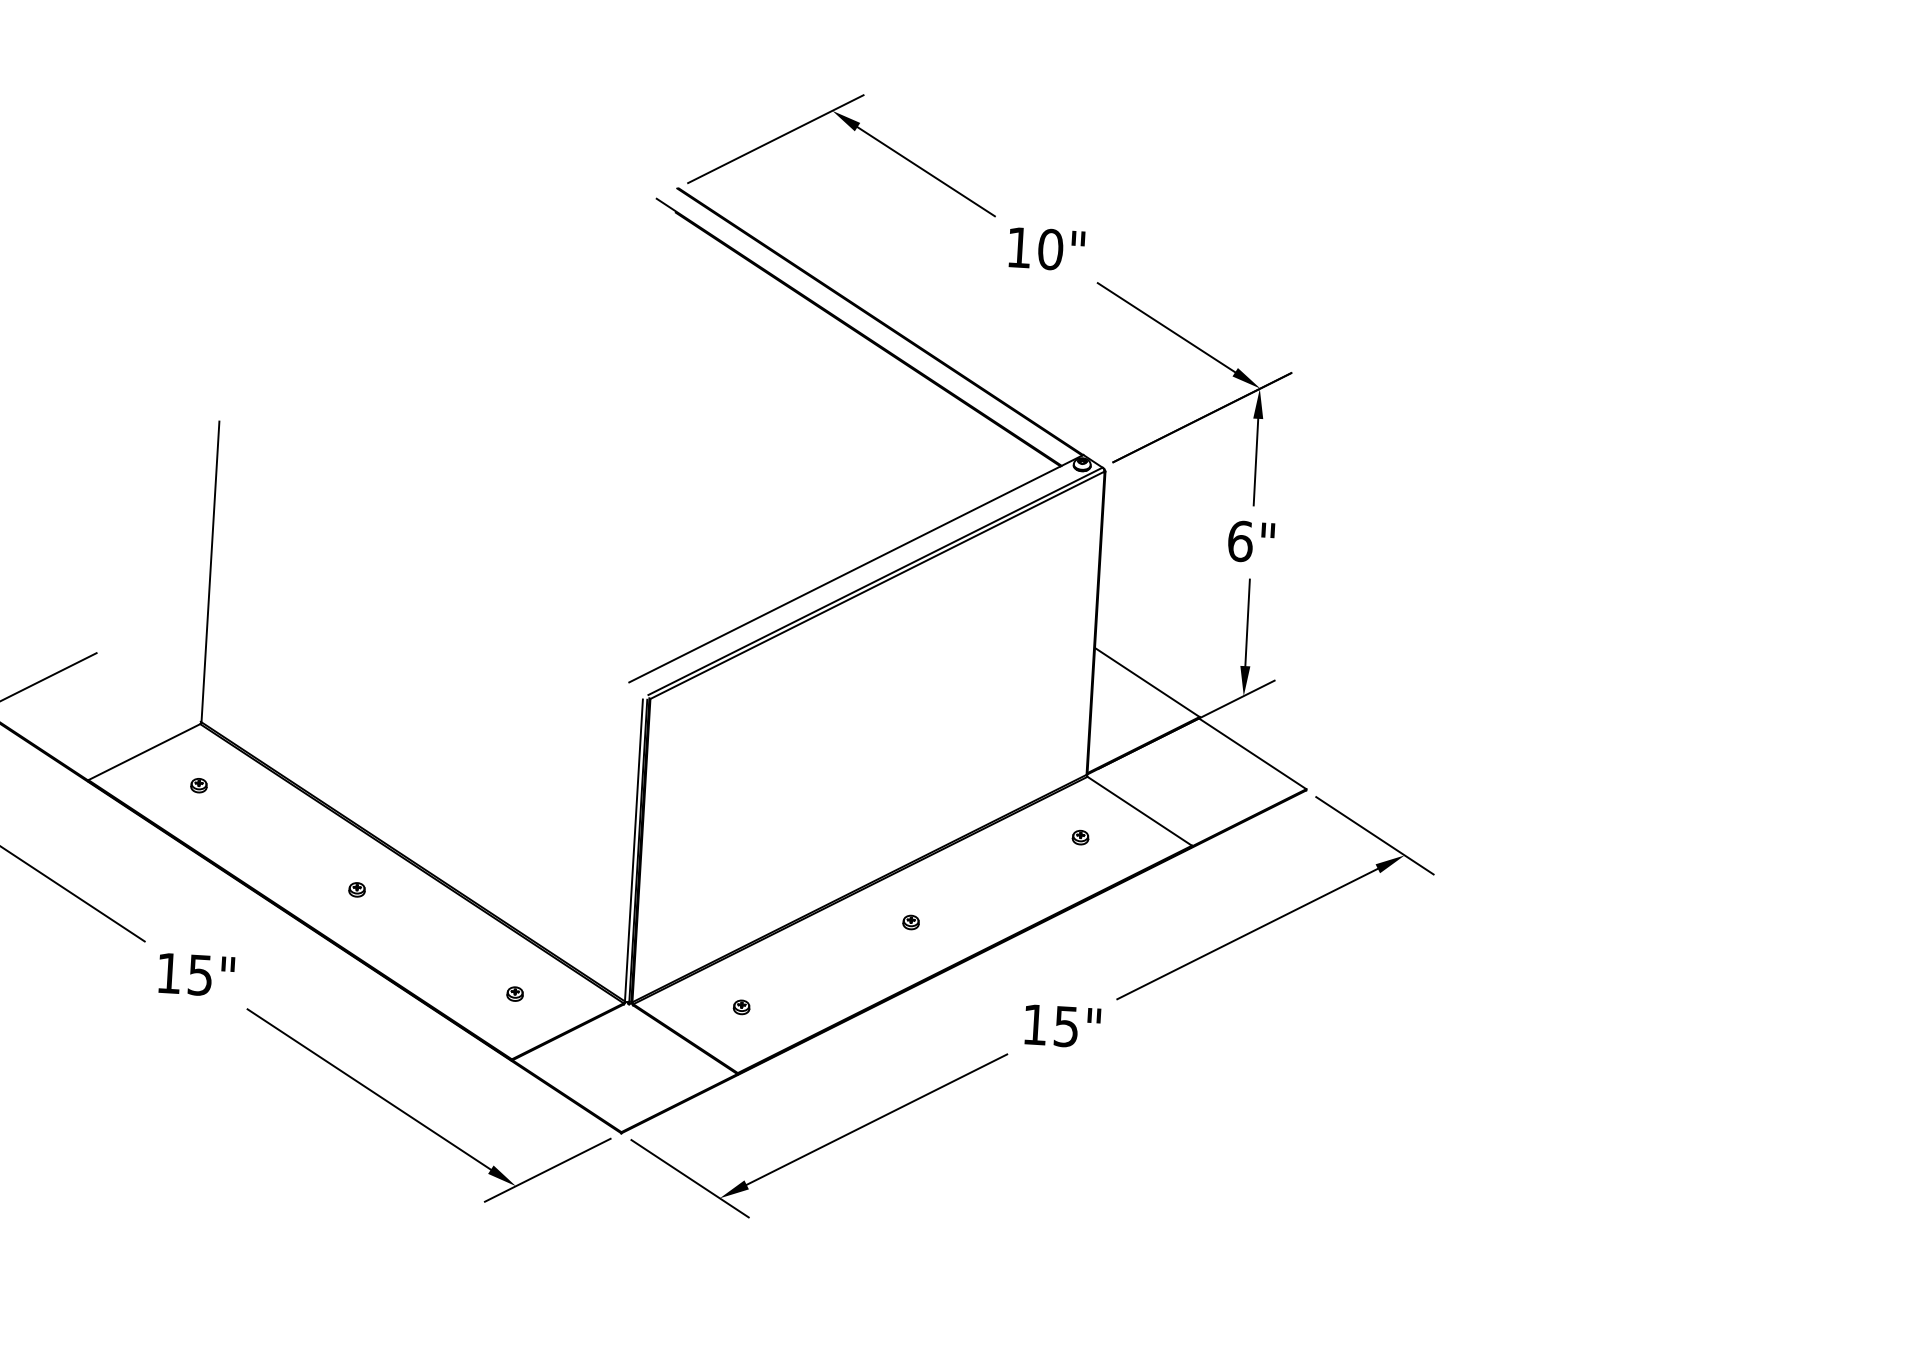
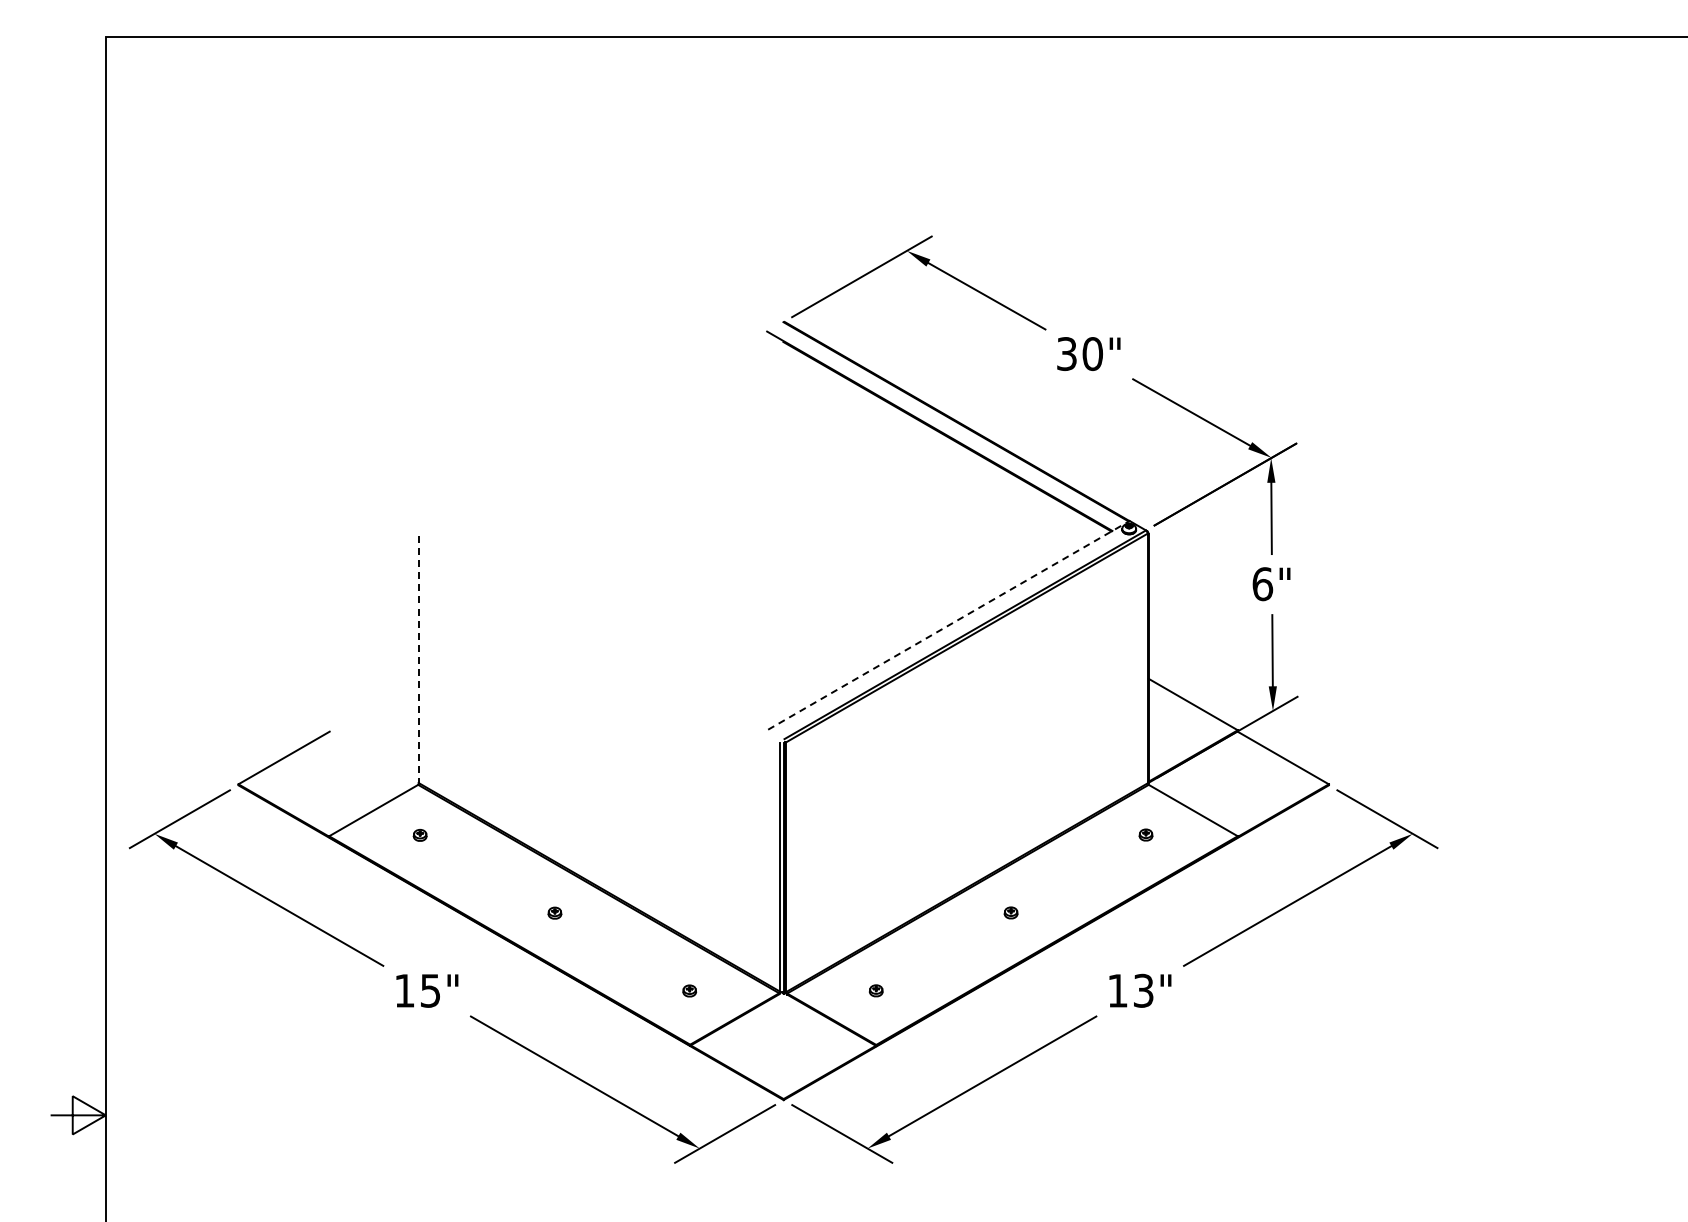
text: (1018, 248) -> (1066, 354), 10" -> 30"
line: (855, 568) -> (948, 625), solid -> dashed
line: (210, 571) -> (419, 659), solid -> dashed
text: (1066, 1026) -> (1143, 990), 15" -> 13"

